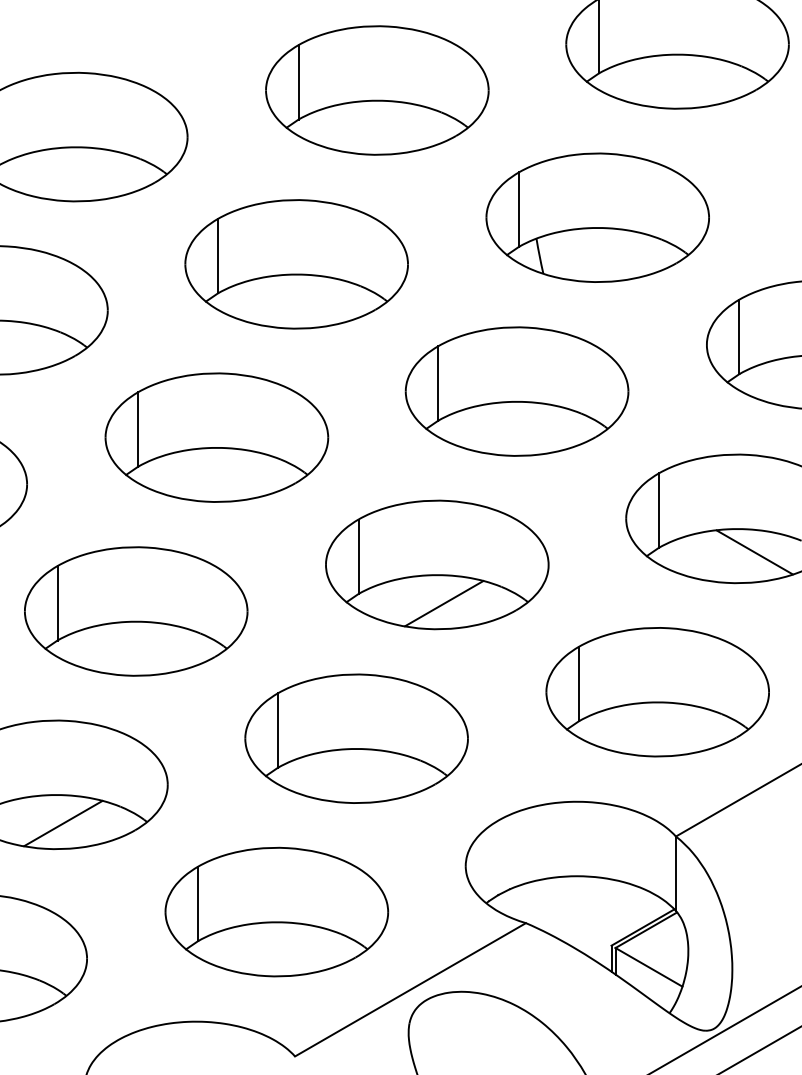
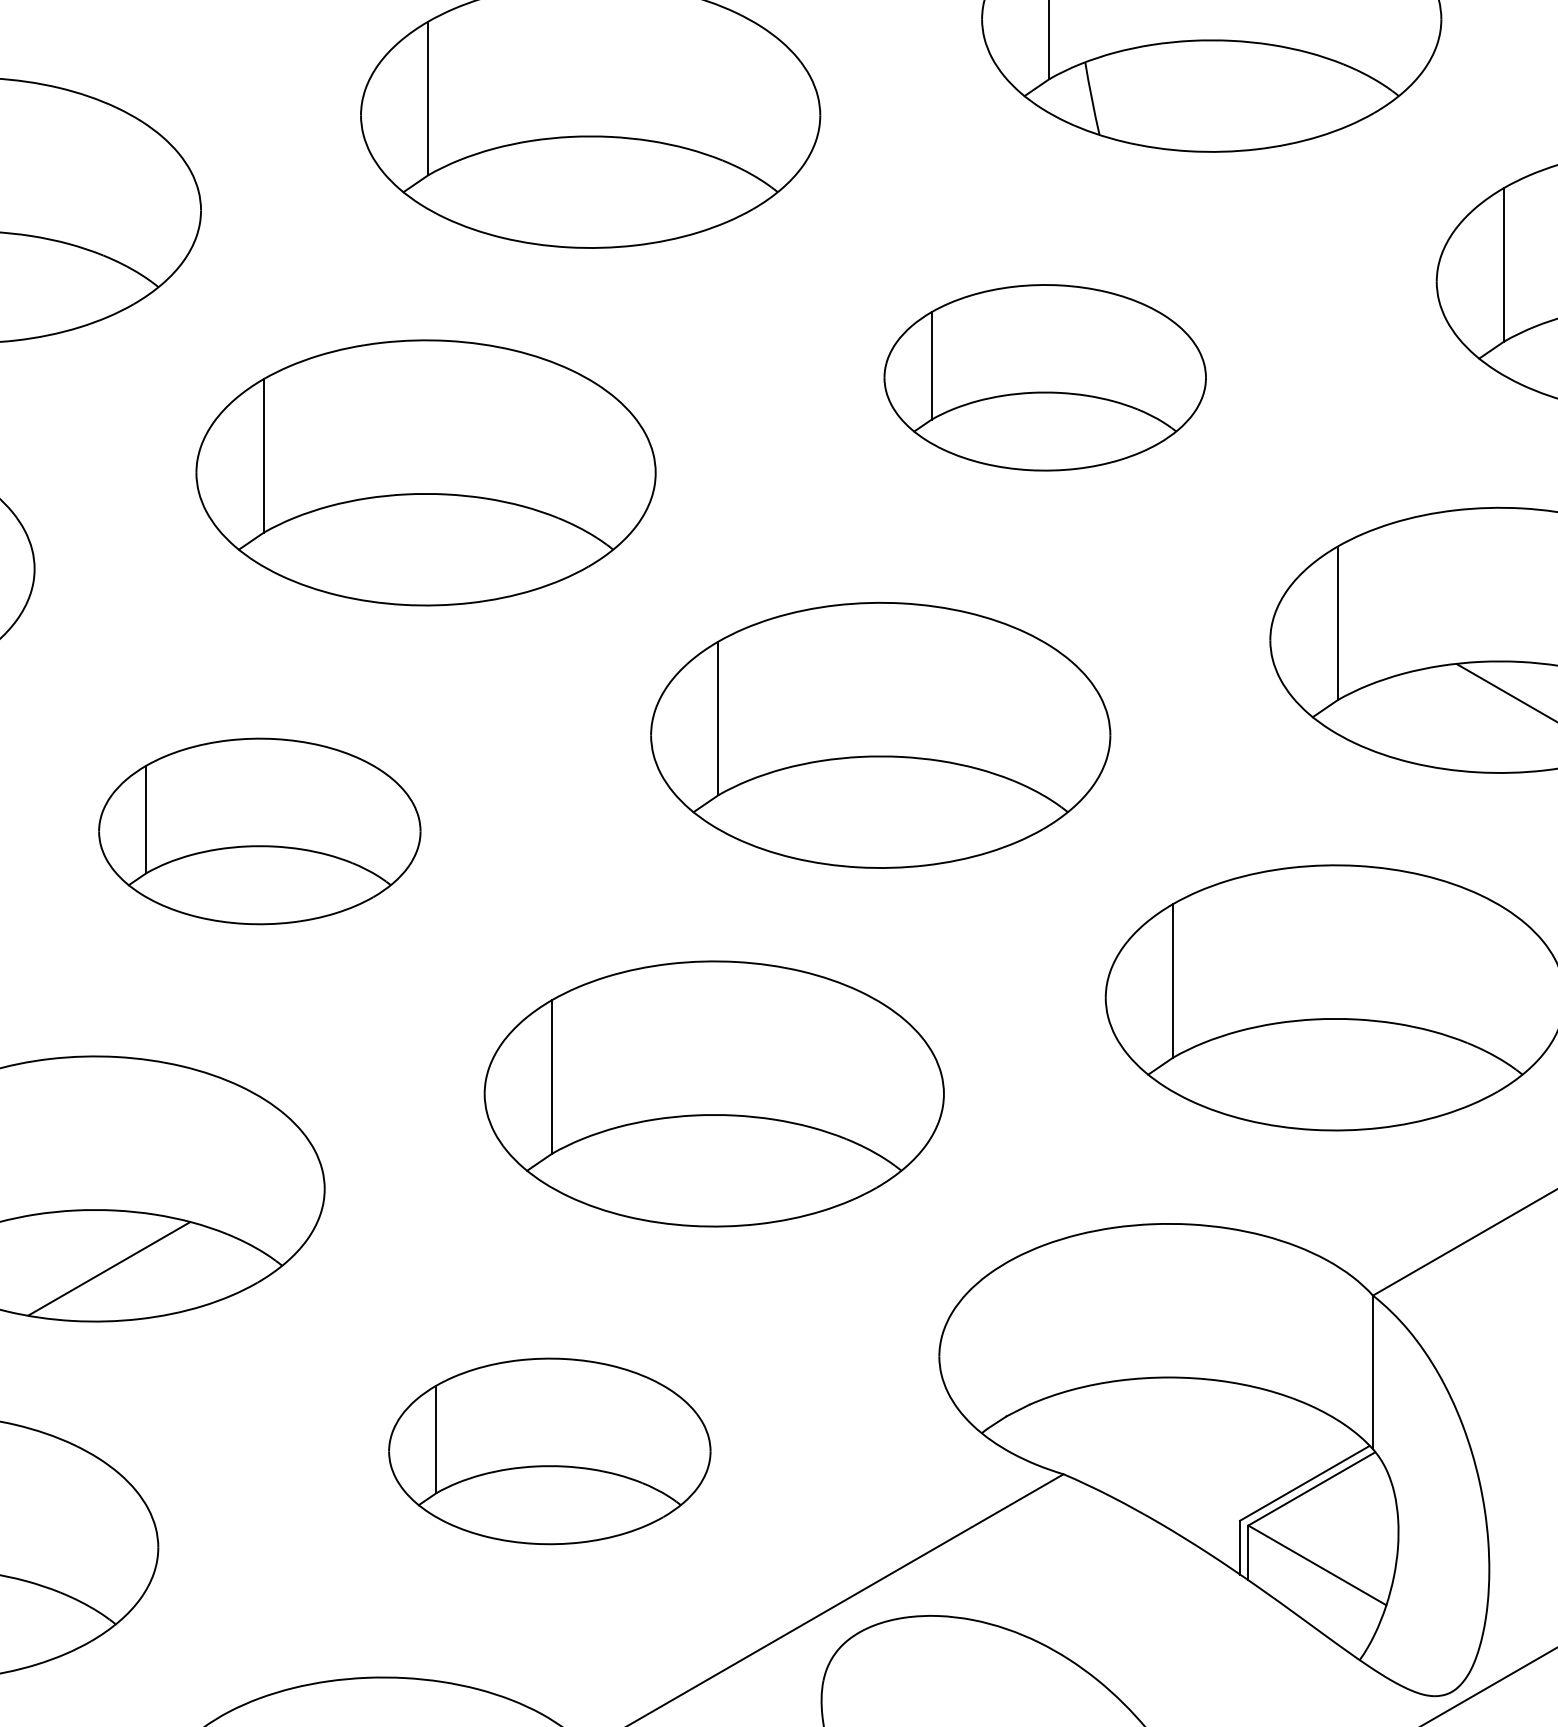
part: (516, 391) -> (1044, 377), size x0.7
line: (444, 603) -> (895, 814), removed
part: (136, 611) -> (260, 831), size x0.7
part: (276, 911) -> (549, 1450), size x0.7

